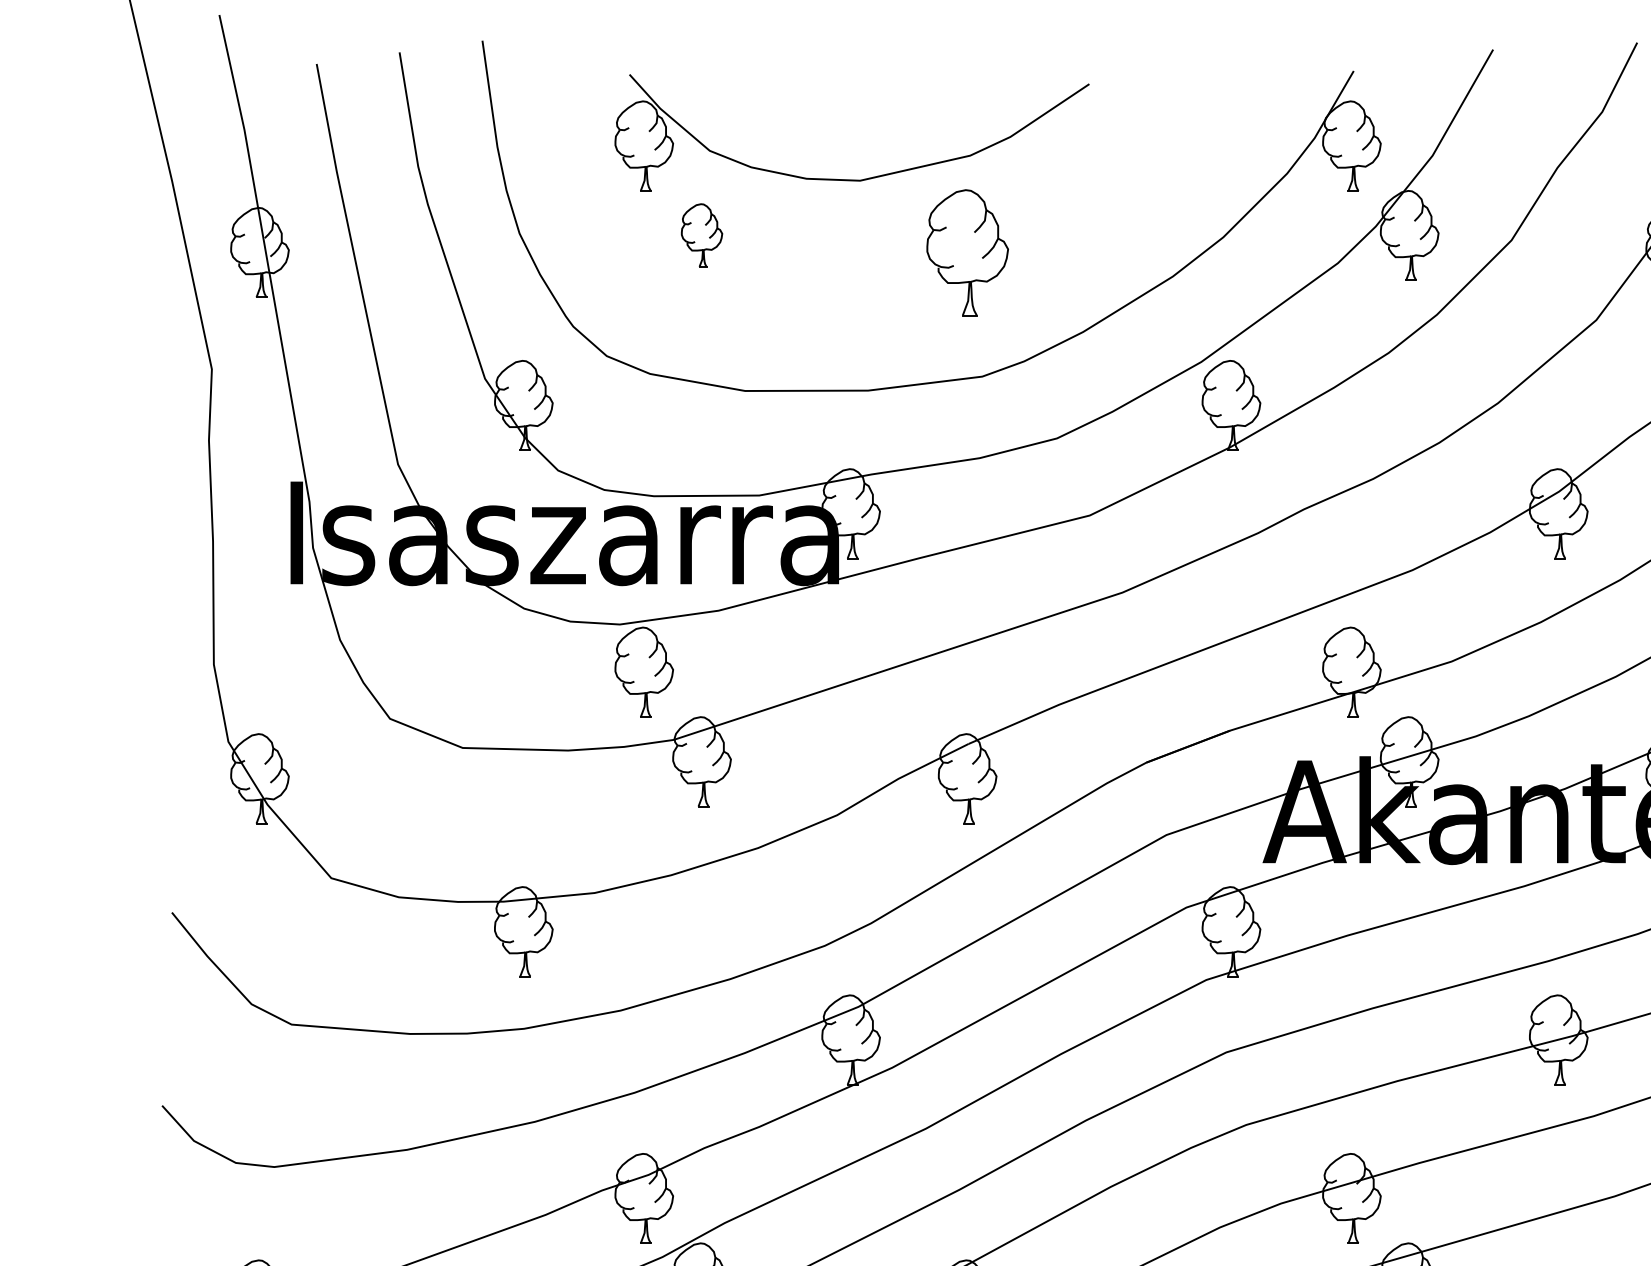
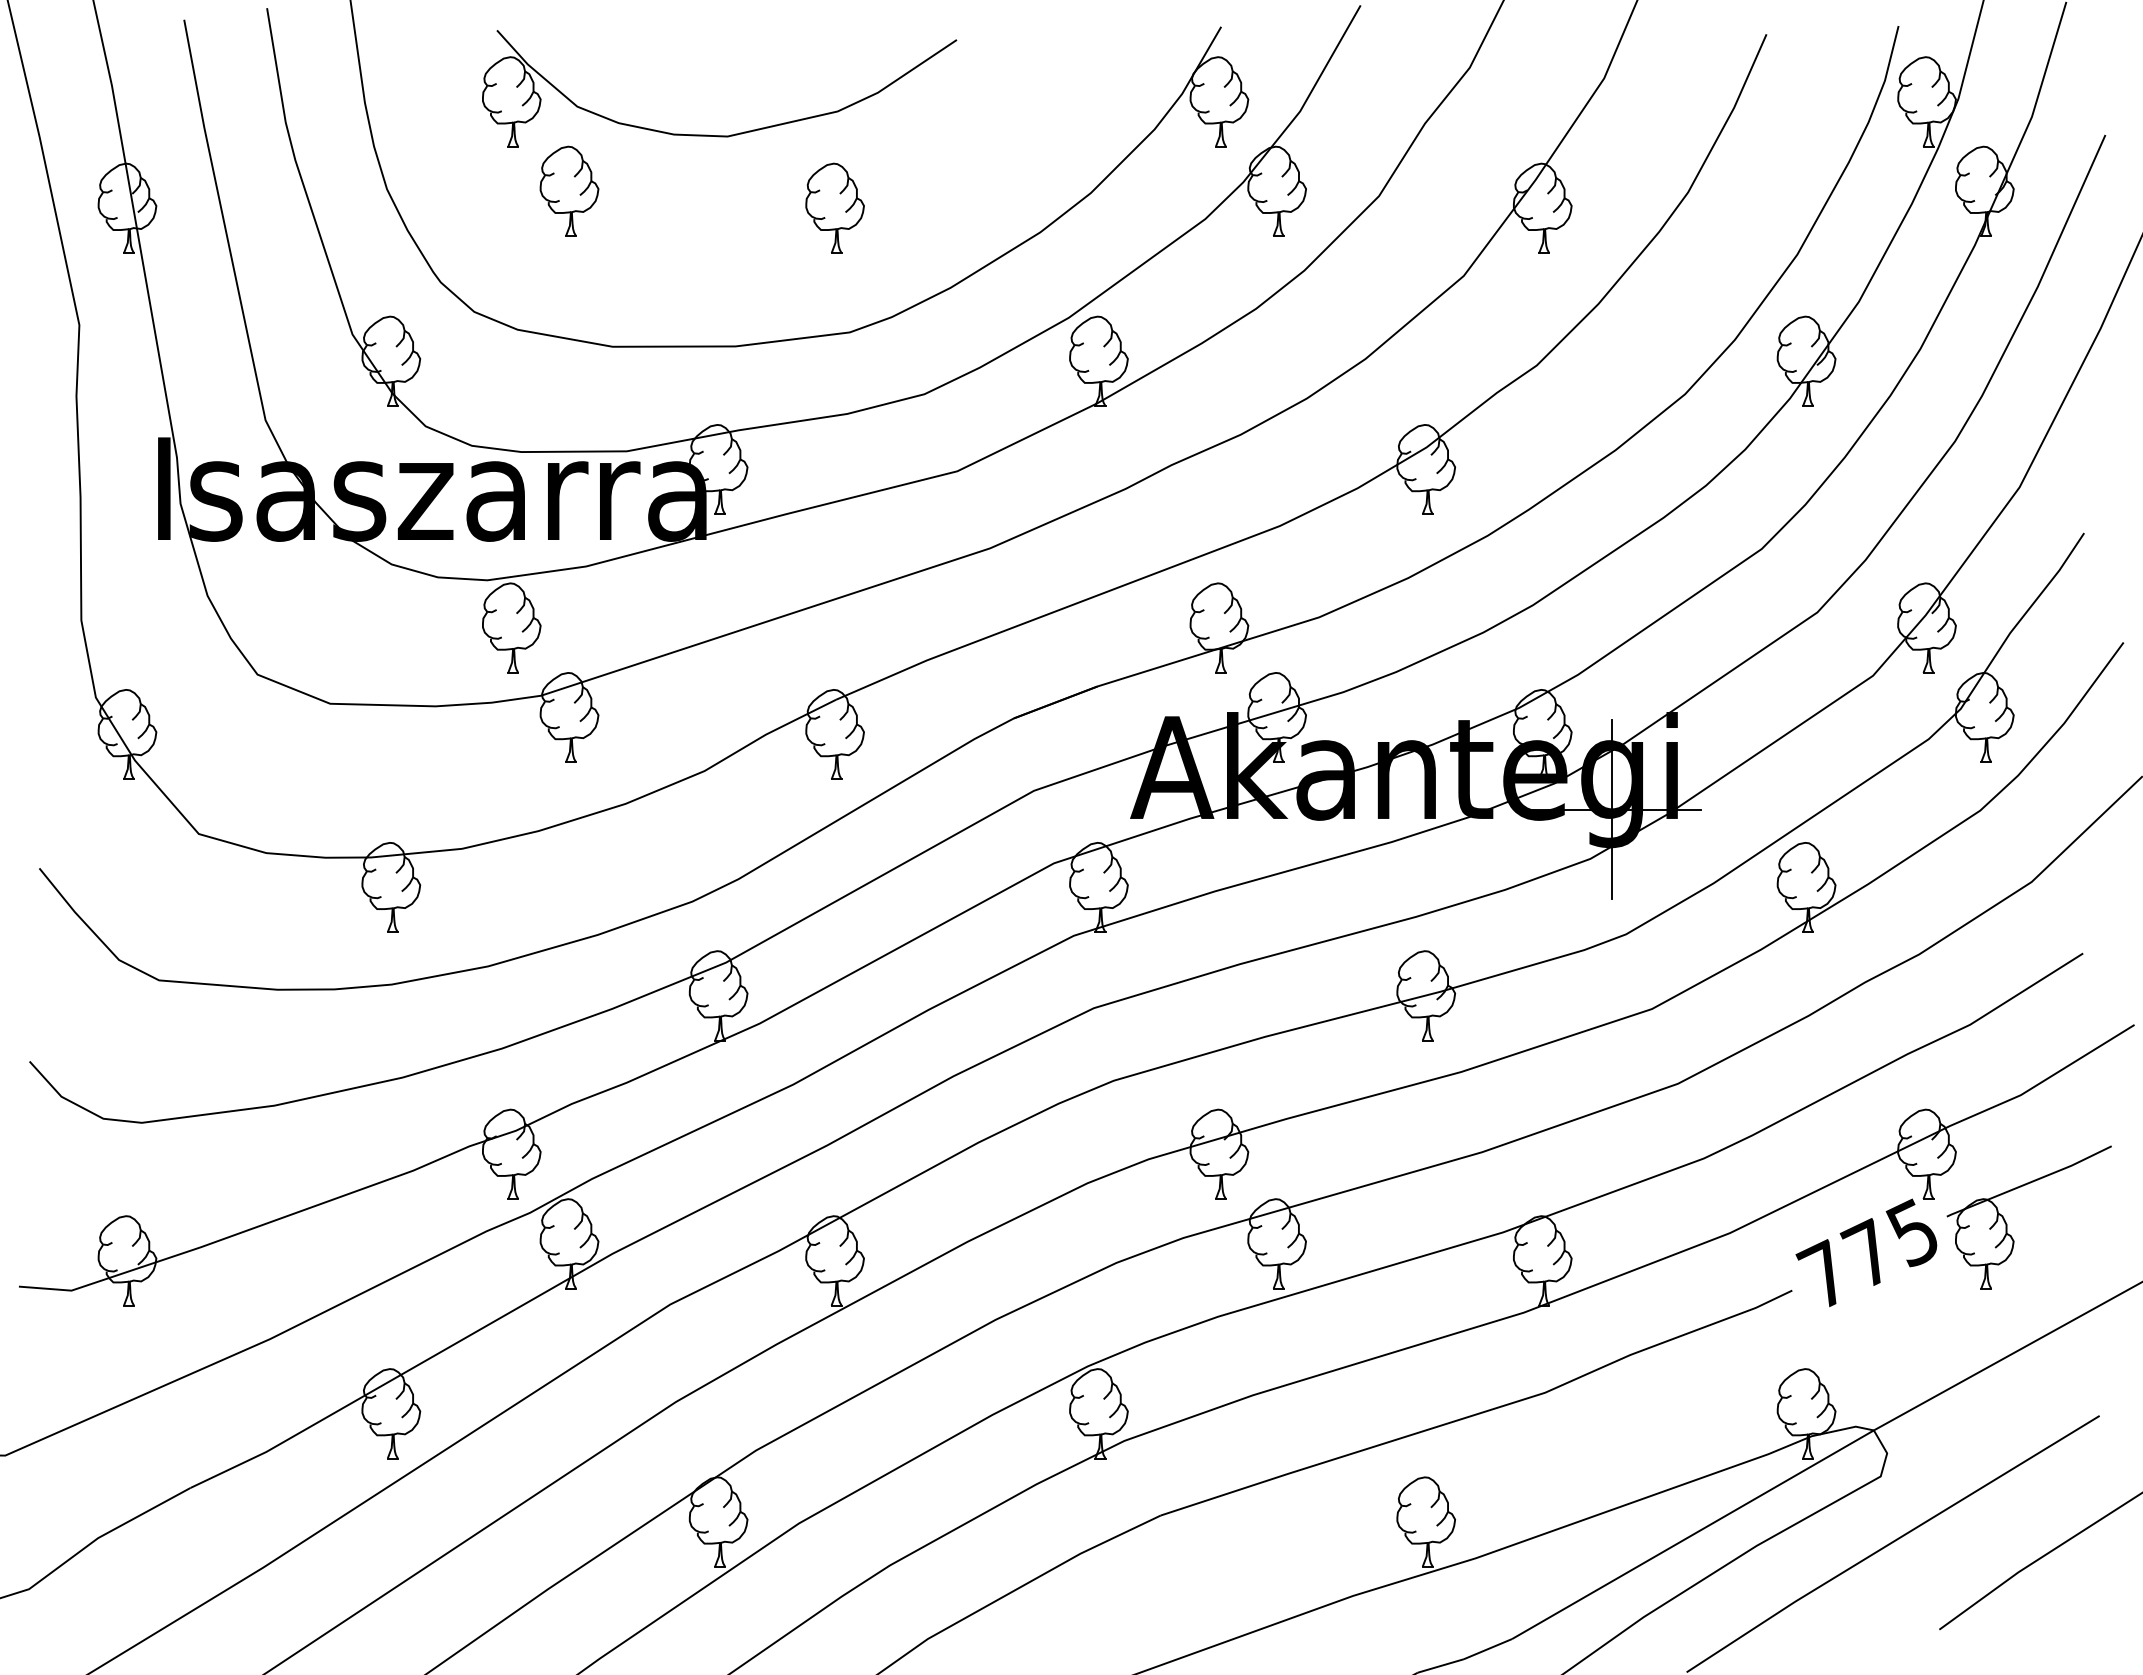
part: (702, 234) -> (569, 190), size x1.43
part: (967, 251) -> (834, 207), size x0.71

